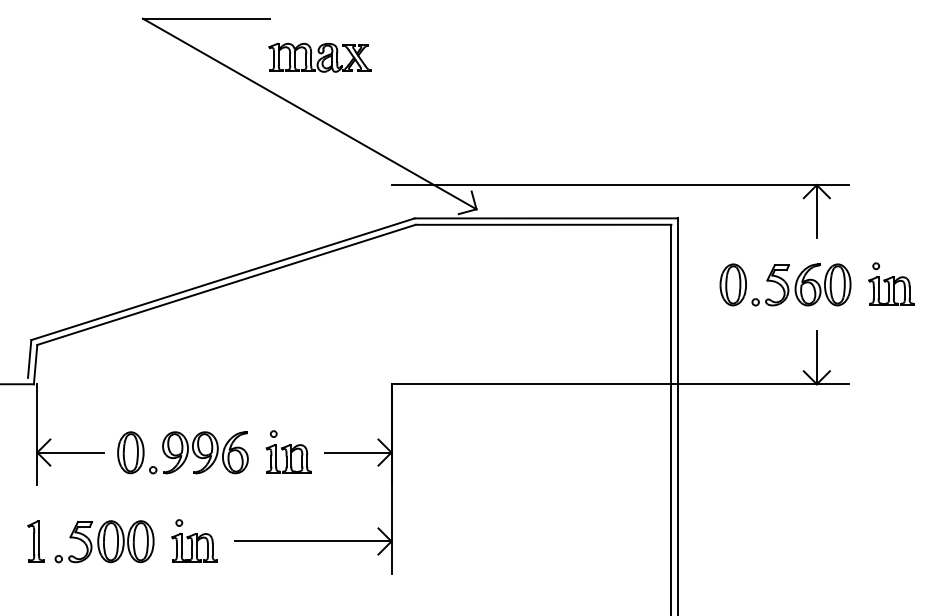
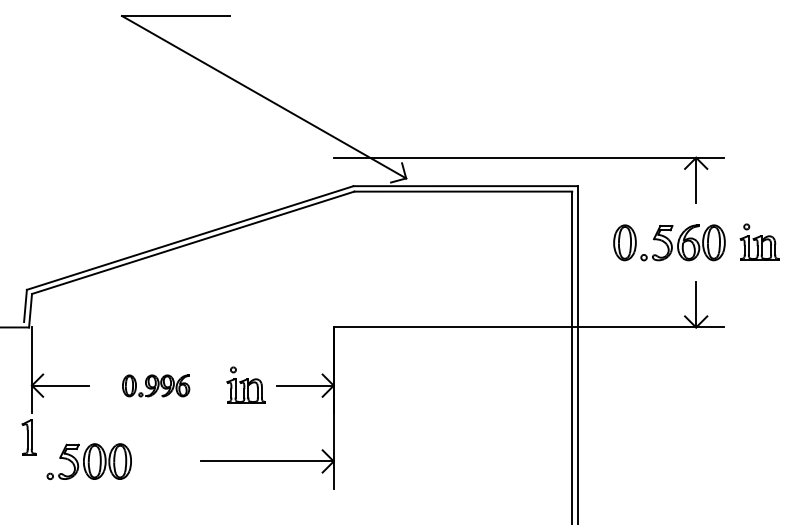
part: (319, 57) -> (272, 49), removed
part: (182, 452) -> (155, 385), size x0.6
part: (194, 540) -> (165, 460), removed
part: (35, 541) -> (28, 437), moved

